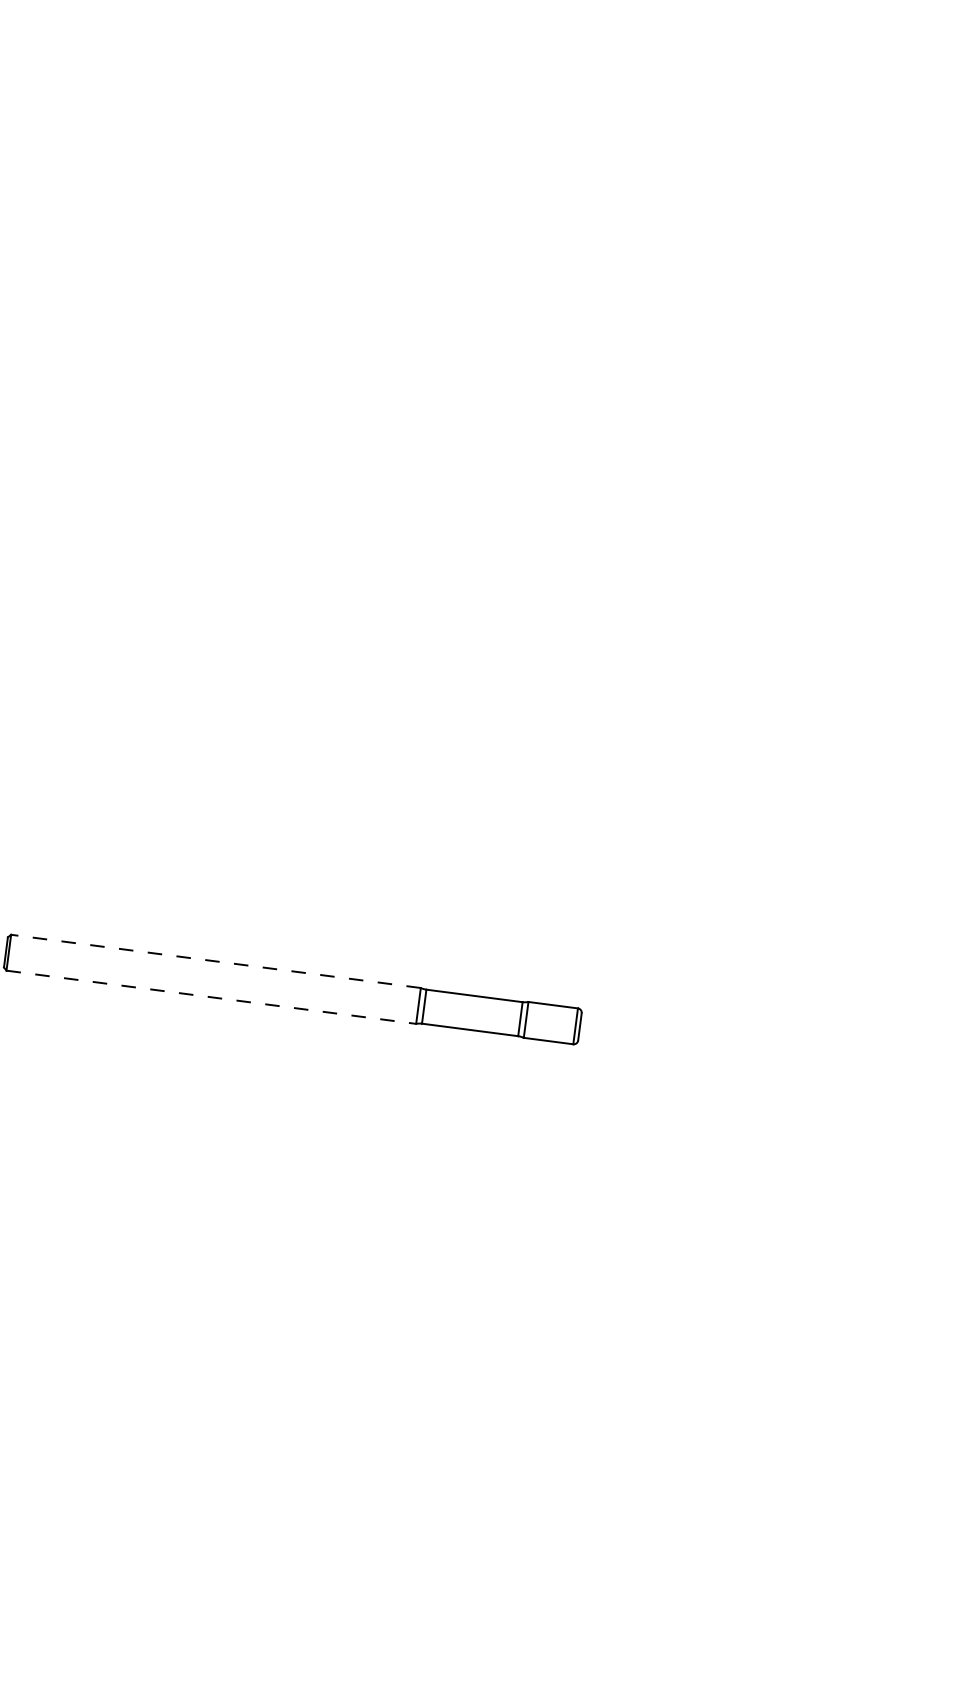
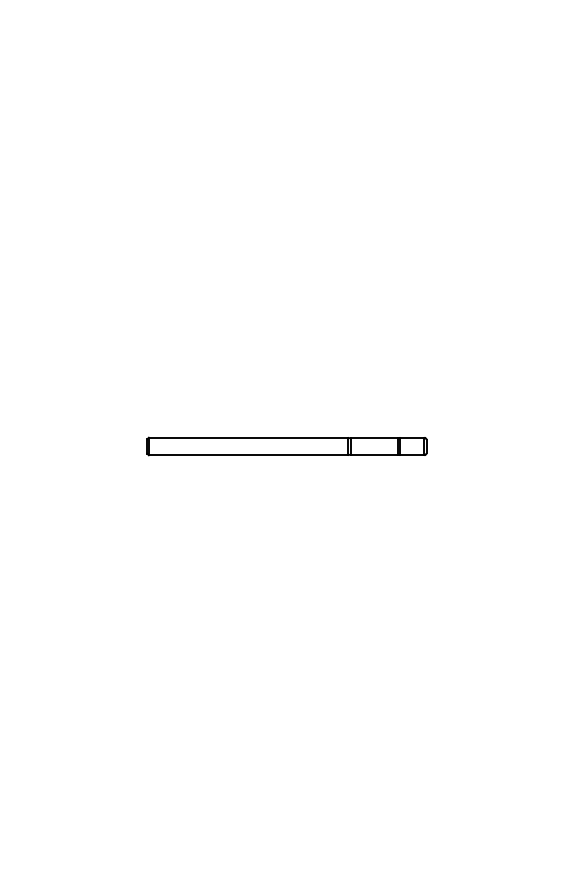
line: (216, 960) -> (248, 437), dashed -> solid
line: (211, 997) -> (248, 455), dashed -> solid

